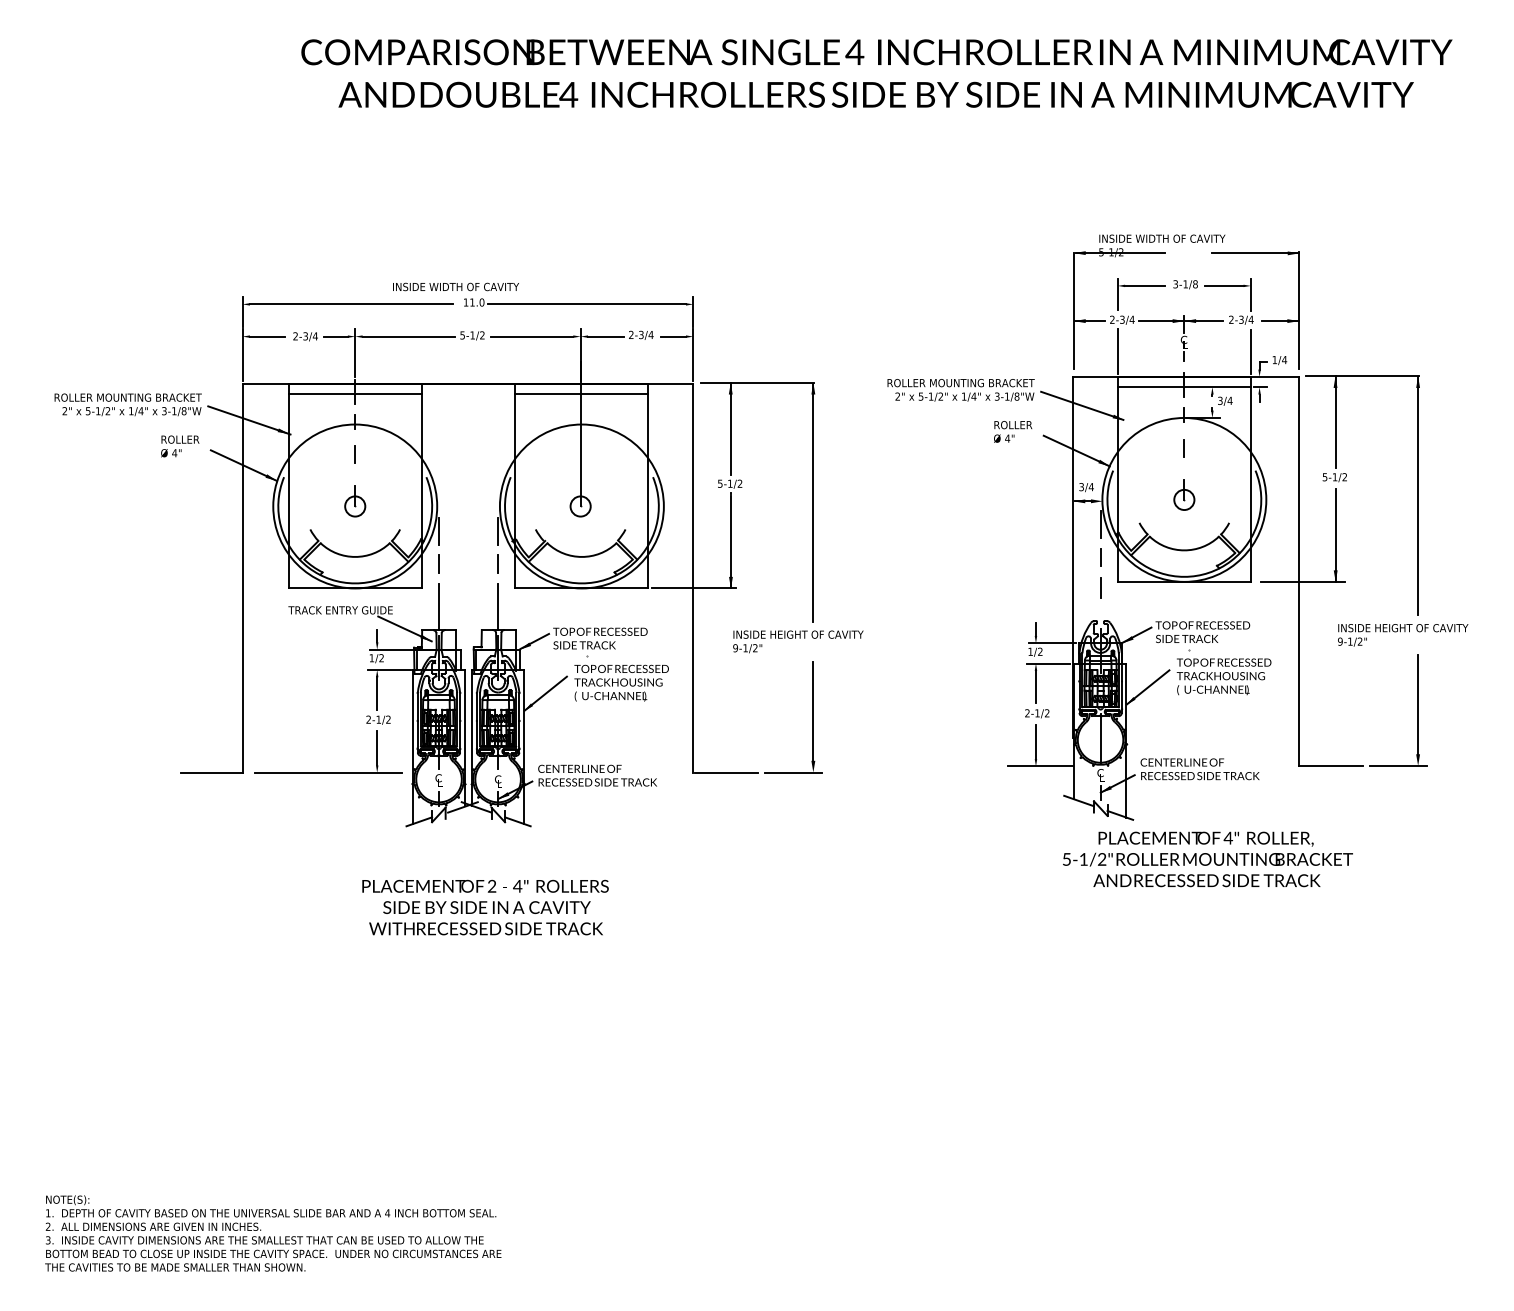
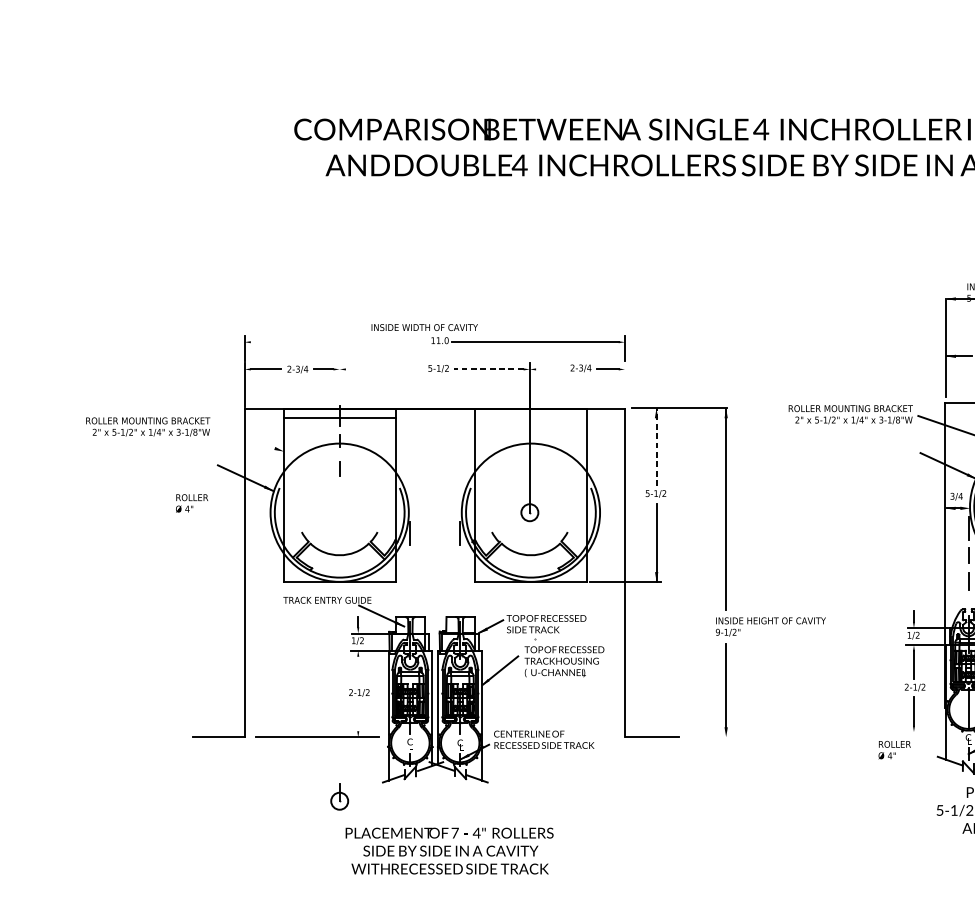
line: (350, 304) -> (335, 342), removed
line: (408, 336) -> (384, 369), removed
line: (531, 336) -> (488, 369), solid -> dashed
line: (605, 336) -> (550, 369), removed
line: (355, 353) -> (339, 383), removed
line: (693, 354) -> (625, 384), removed
line: (581, 393) -> (530, 417), removed
line: (249, 420) -> (250, 440), removed
line: (730, 428) -> (656, 446), solid -> dashed
text: (1013, 431) -> (895, 749), moved
text: (180, 446) -> (192, 503), moved
part: (355, 501) -> (339, 797), moved
line: (438, 563) -> (409, 560), removed
line: (497, 563) -> (459, 560), removed
line: (438, 606) -> (409, 597), removed
line: (498, 606) -> (460, 597), removed
text: (798, 641) -> (771, 626), moved
line: (377, 693) -> (358, 670), removed
line: (377, 748) -> (358, 716), removed
line: (1040, 766) -> (917, 732), removed
line: (793, 772) -> (709, 737), removed
text: (491, 885) -> (454, 832), 2 -> 7

